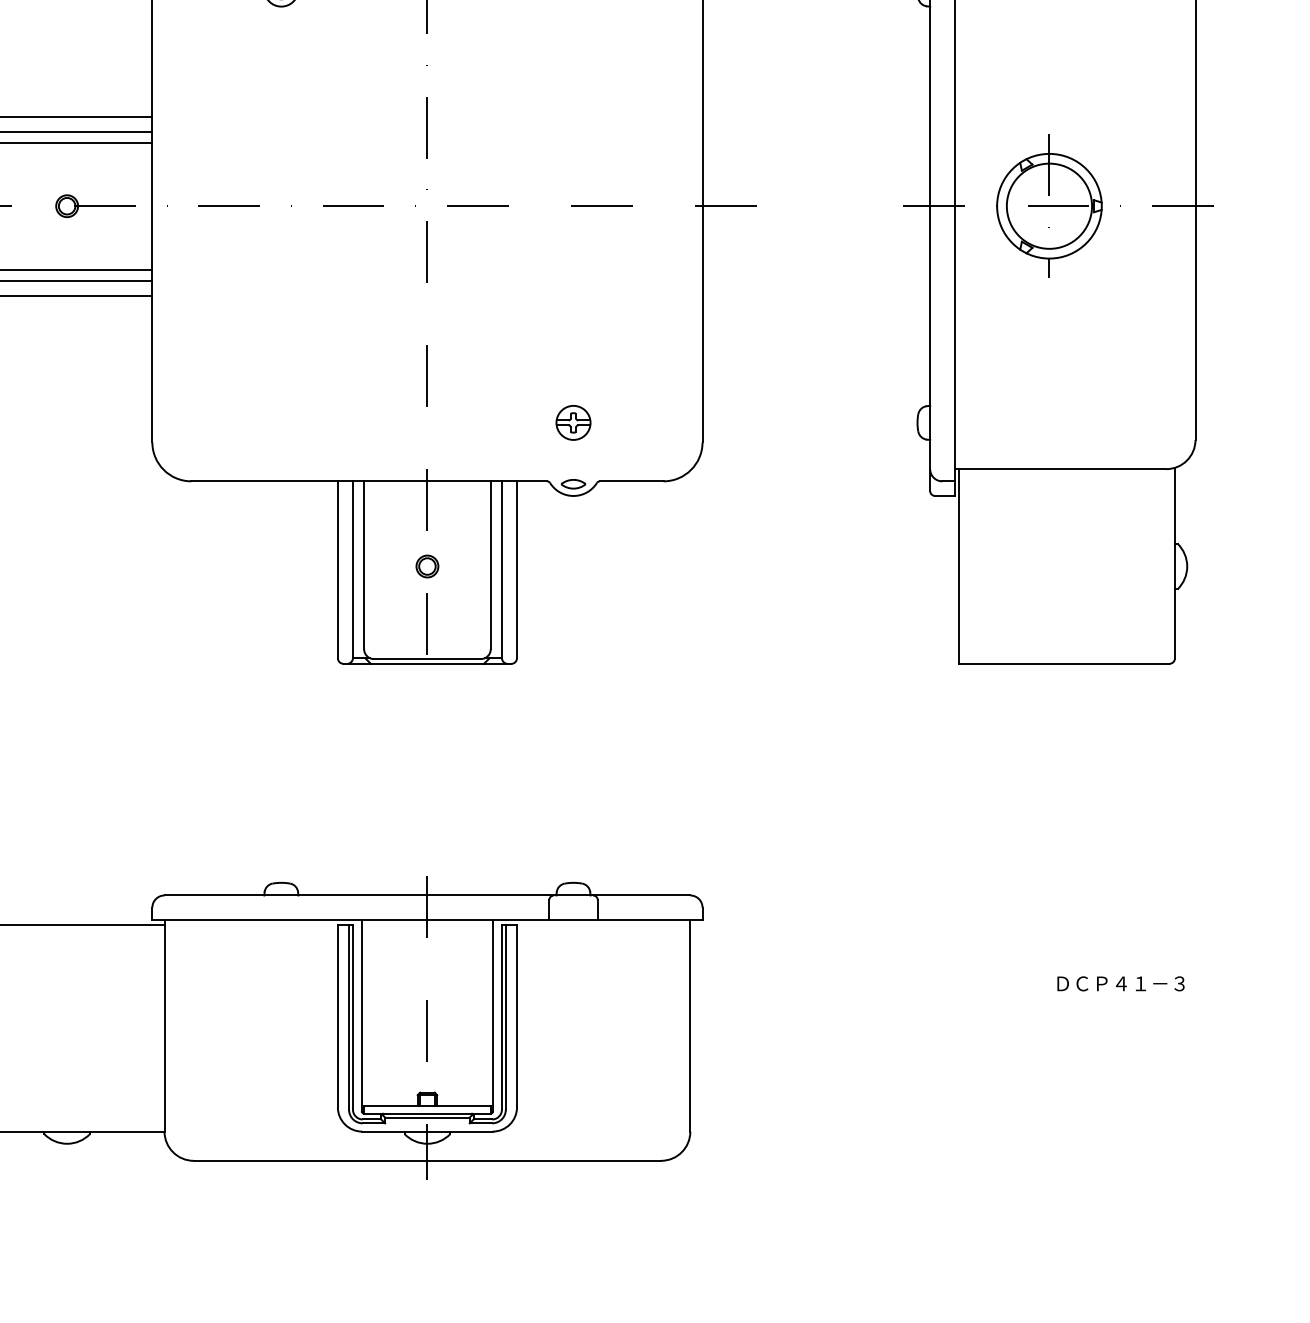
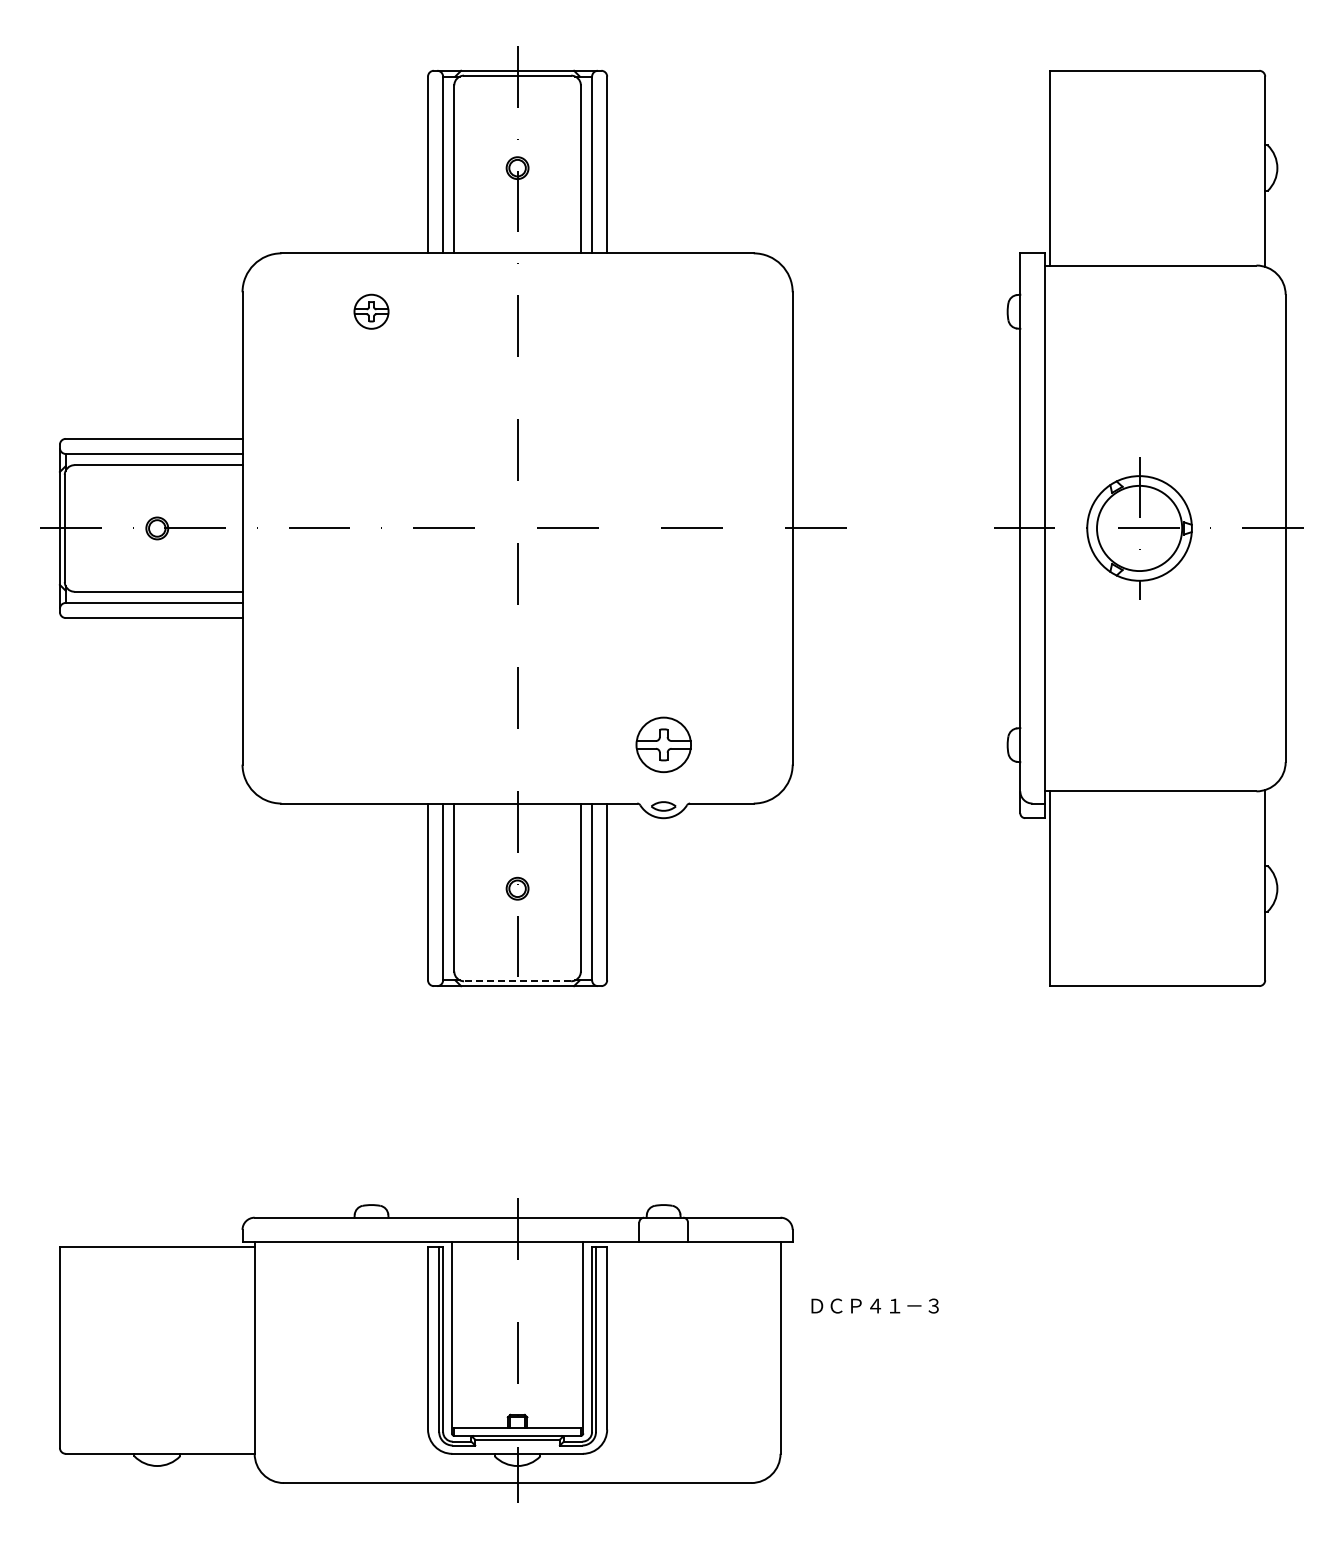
part: (573, 423) -> (663, 745), size x1.6
line: (427, 659) -> (517, 981), solid -> dashed
text: (1120, 983) -> (874, 1305), moved

